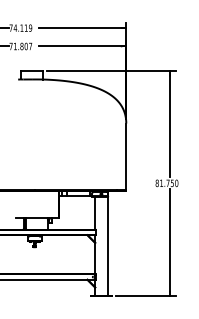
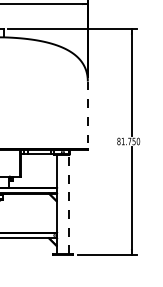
line: (126, 157) -> (88, 115), solid -> dashed
line: (107, 246) -> (69, 204), solid -> dashed

